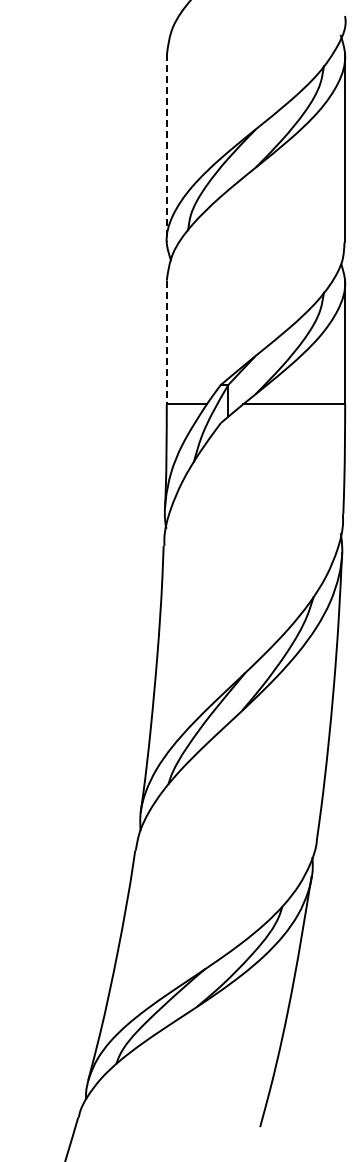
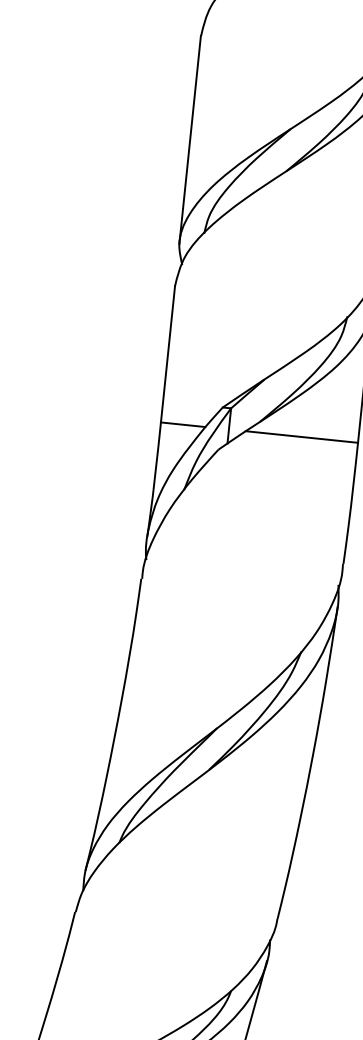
line: (166, 148) -> (189, 140), dashed -> solid
line: (166, 342) -> (167, 354), dashed -> solid

